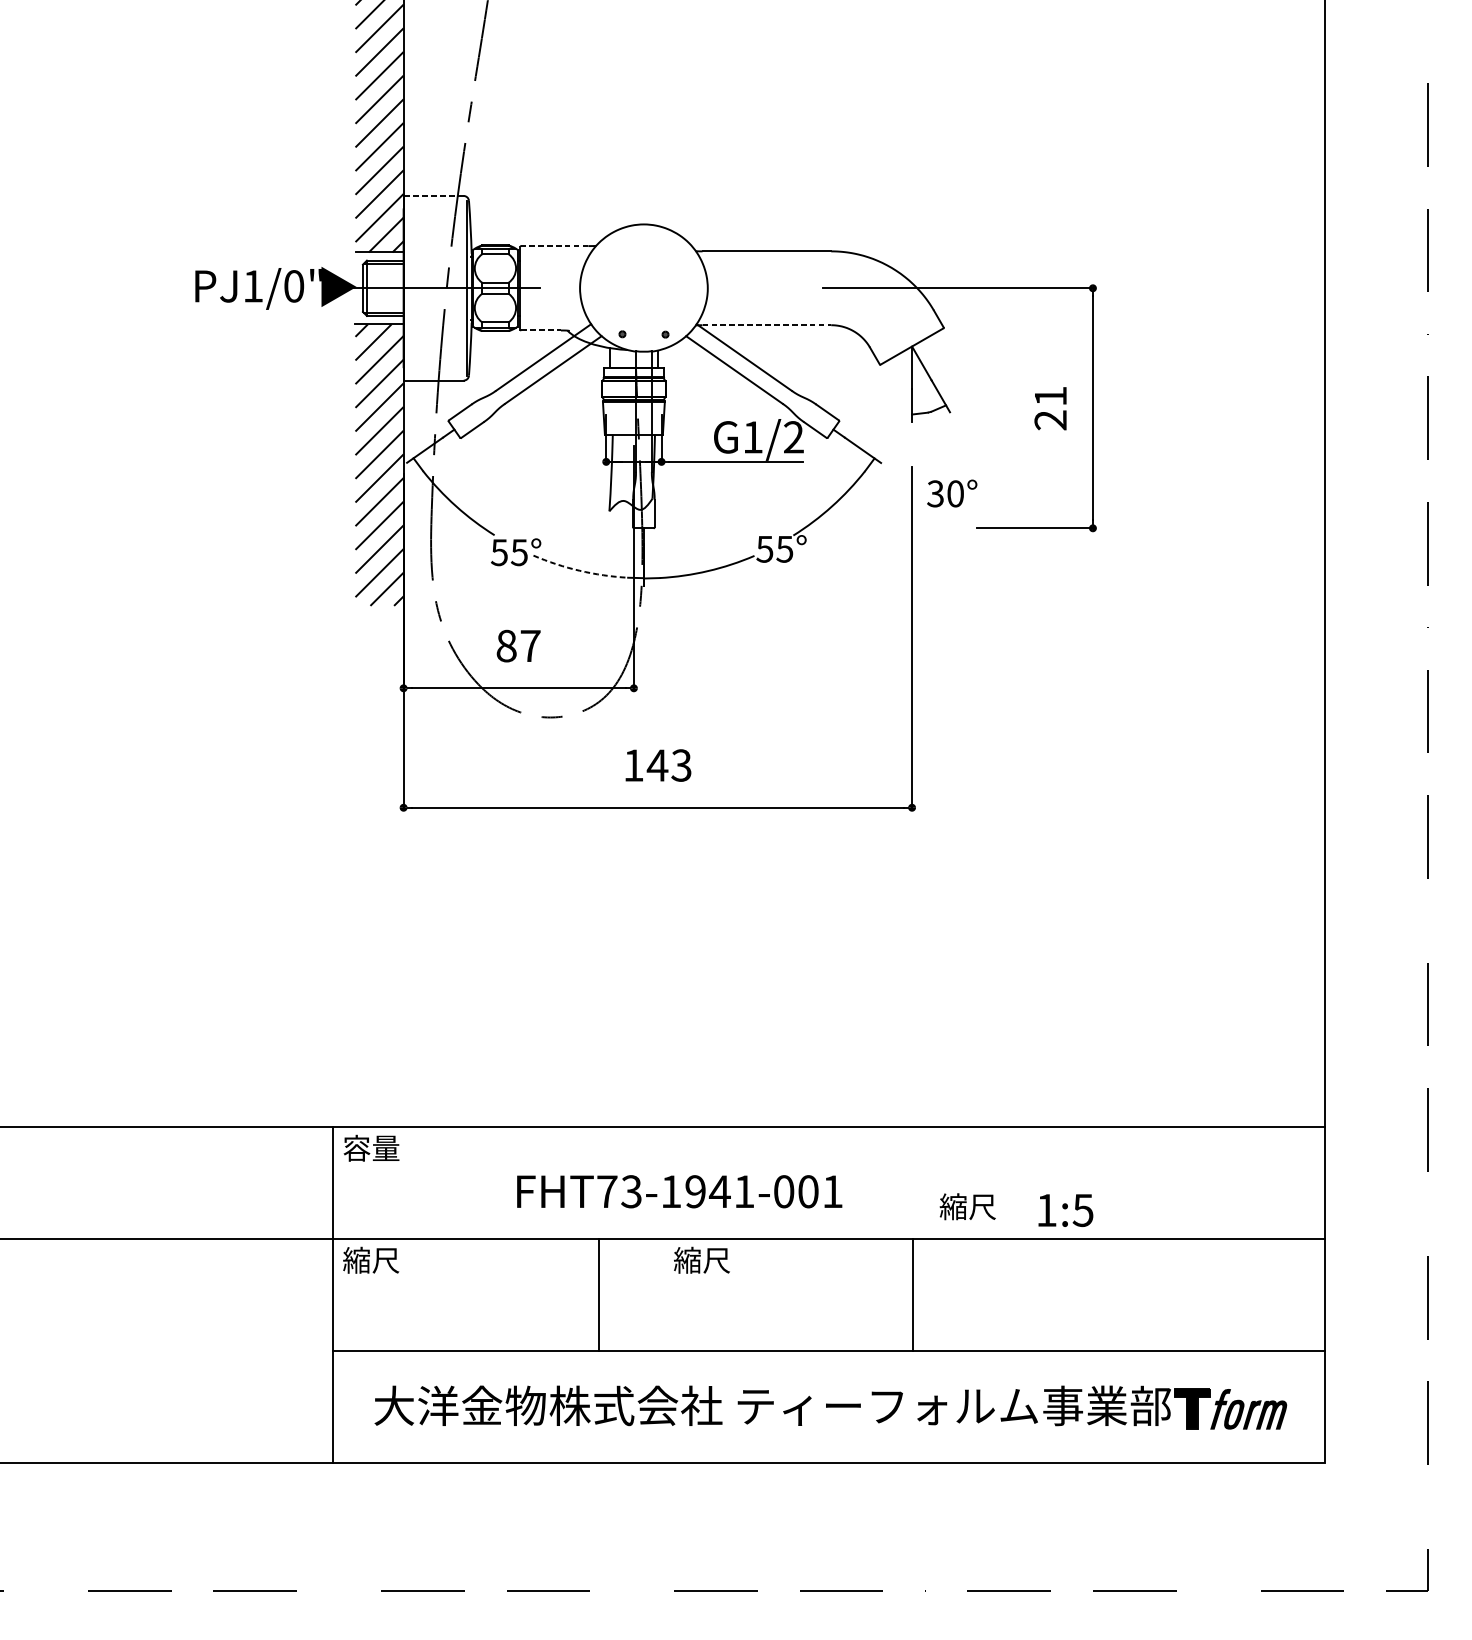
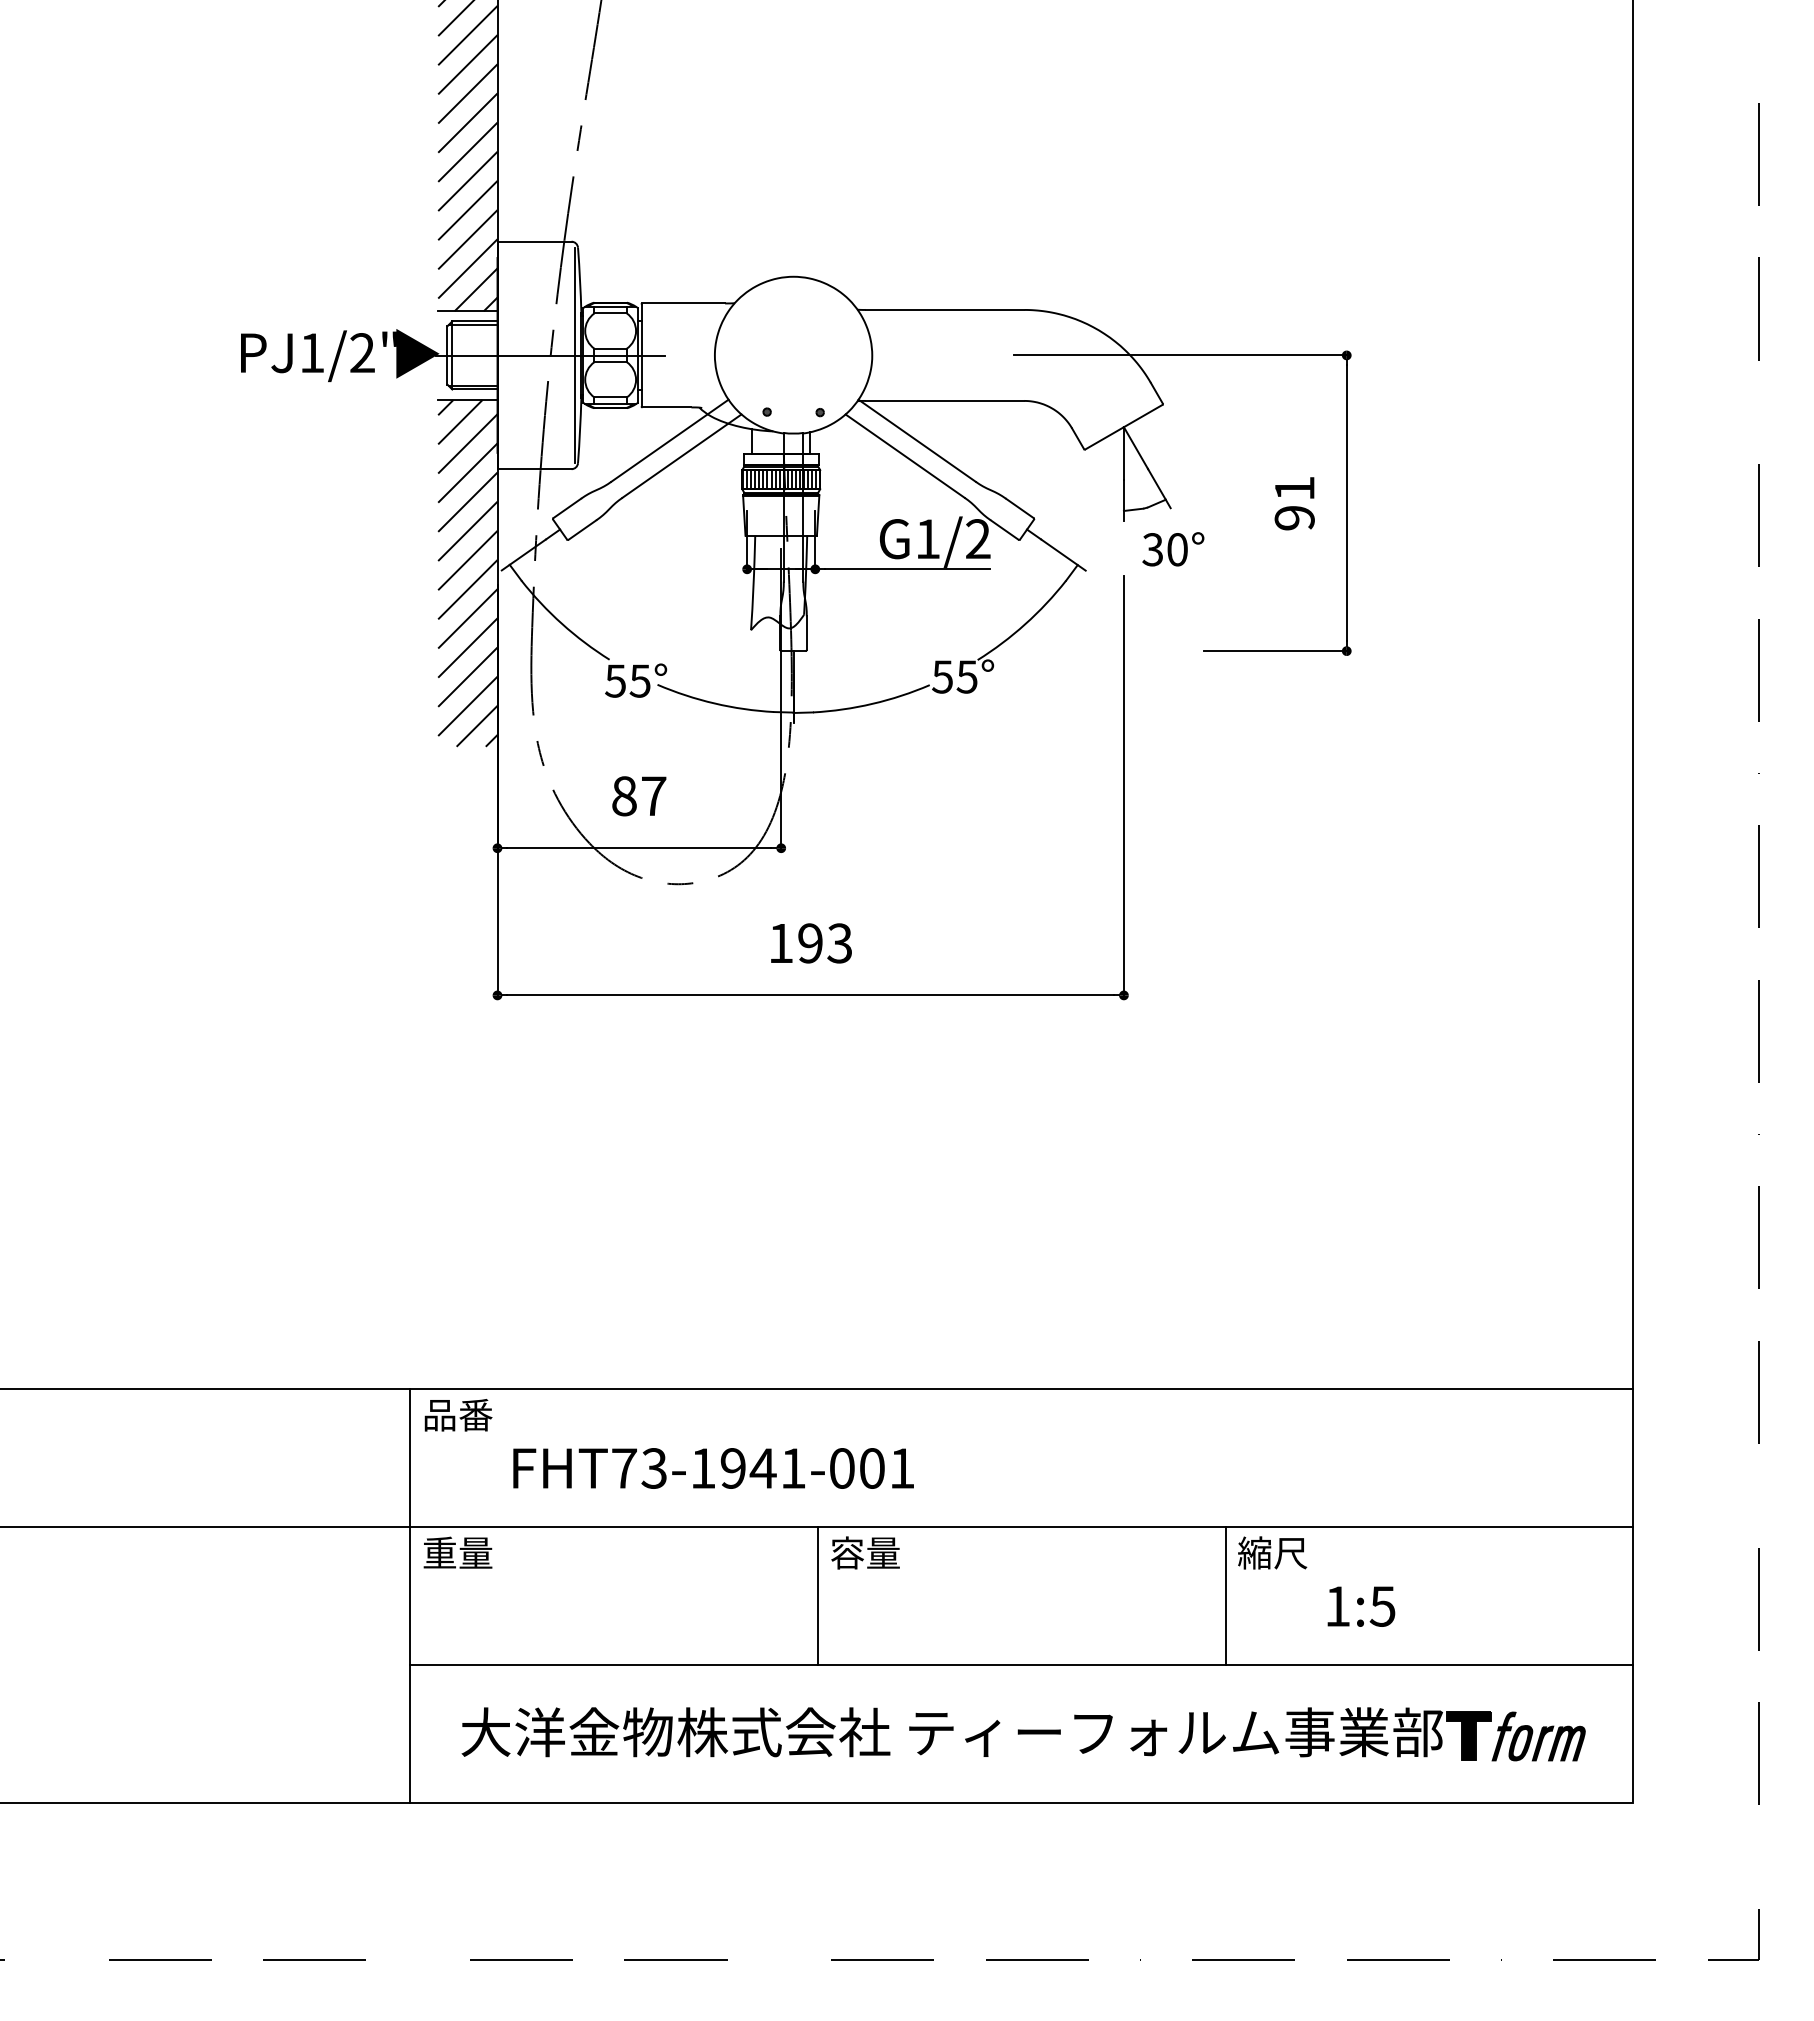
line: (433, 195) -> (534, 241), dashed -> solid
line: (554, 246) -> (683, 303), dashed -> solid
text: (294, 286) -> (362, 353), PJ1/0" -> PJ1/2"
line: (767, 324) -> (945, 400), dashed -> solid
line: (541, 330) -> (667, 407), dashed -> solid
hatch: (632, 388) -> (779, 479), added
text: (1050, 420) -> (1294, 518), 21 -> 91
text: (952, 493) -> (1173, 549), moved
arc: (579, 570) -> (714, 703), dashed -> solid
text: (657, 765) -> (810, 943), 143 -> 193
text: (371, 1147) -> (457, 1414), 容量 -> 品番
text: (679, 1191) -> (713, 1468), moved
text: (967, 1206) -> (1272, 1552), moved
text: (1065, 1210) -> (1361, 1606), moved
text: (371, 1259) -> (457, 1552), 縮尺 -> 重量
text: (701, 1259) -> (864, 1552), 縮尺 -> 容量
line: (599, 1294) -> (818, 1595), moved
line: (913, 1294) -> (1225, 1595), moved

